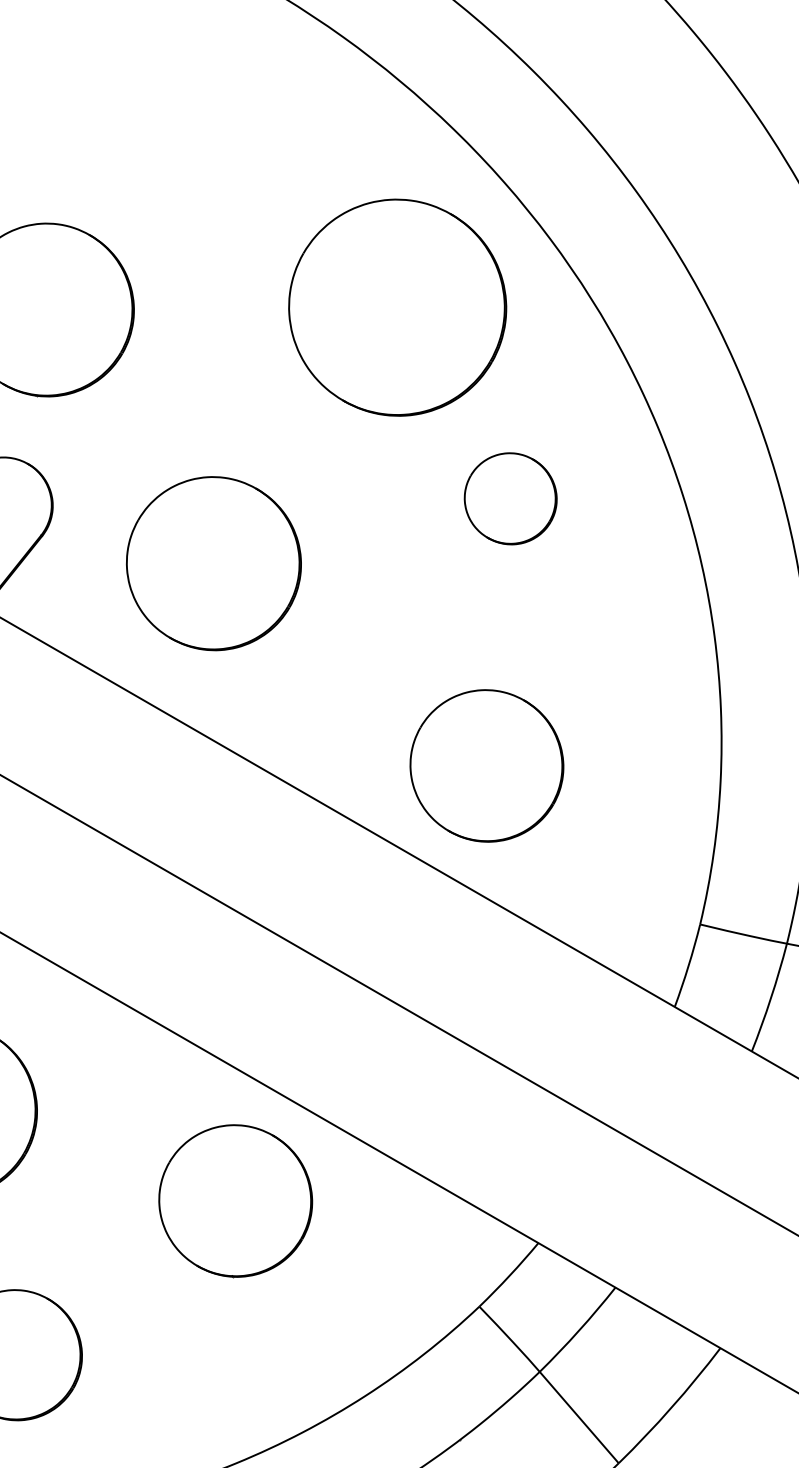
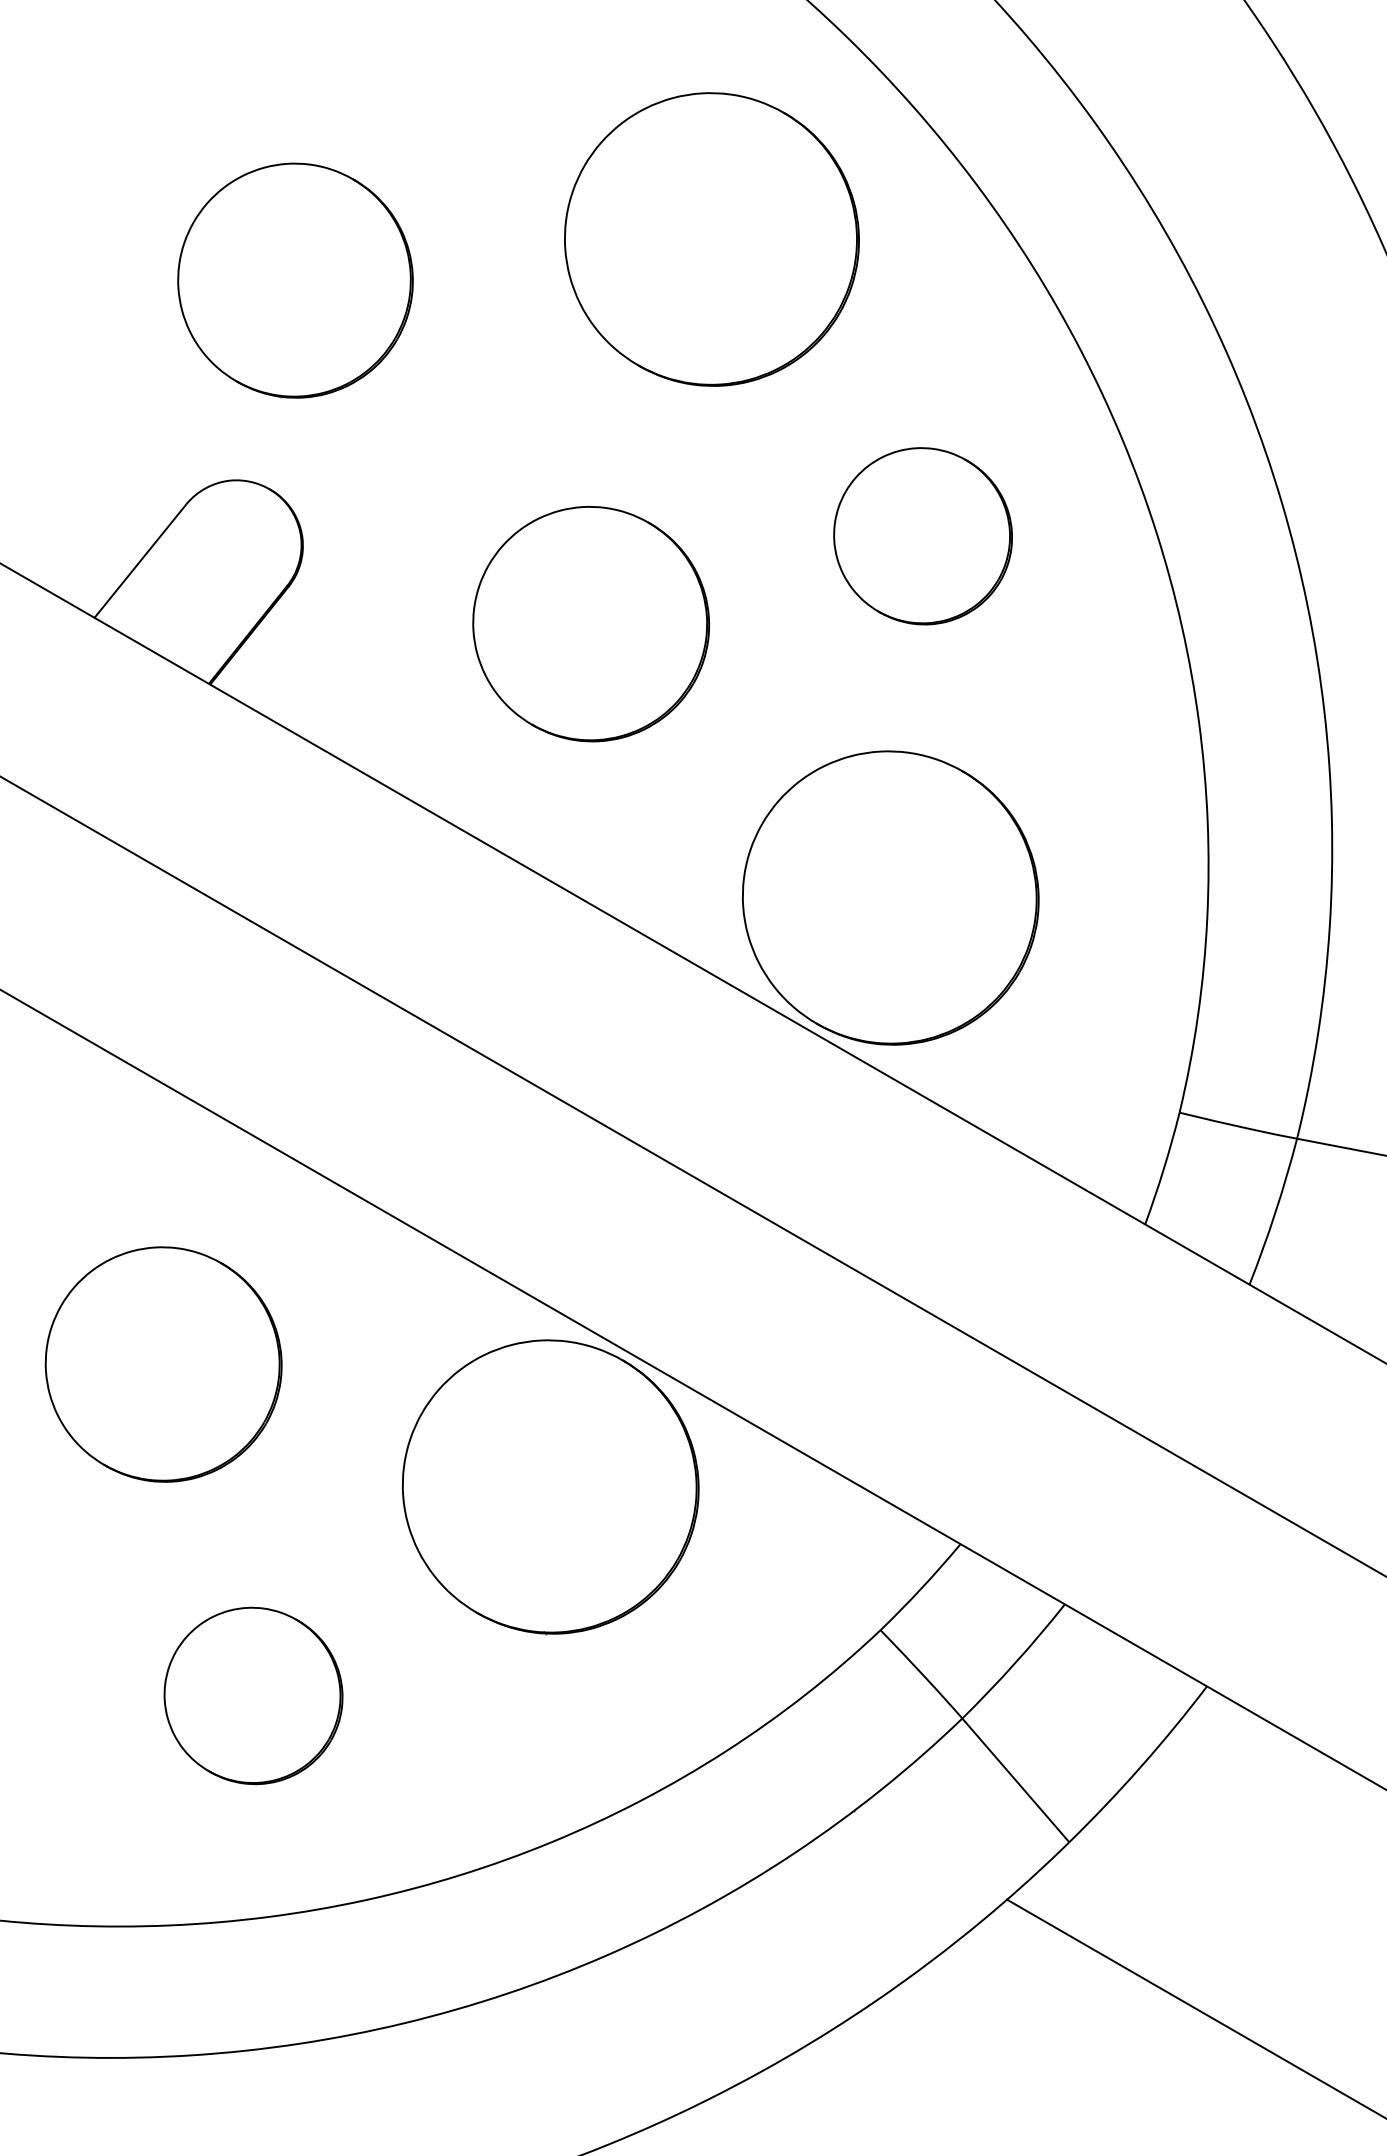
part: (397, 307) -> (711, 239), moved
part: (510, 498) -> (922, 536), size x1.43
part: (213, 563) -> (590, 624), moved
part: (486, 765) -> (890, 897), size x1.43
part: (235, 1201) -> (550, 1487), size x1.43

